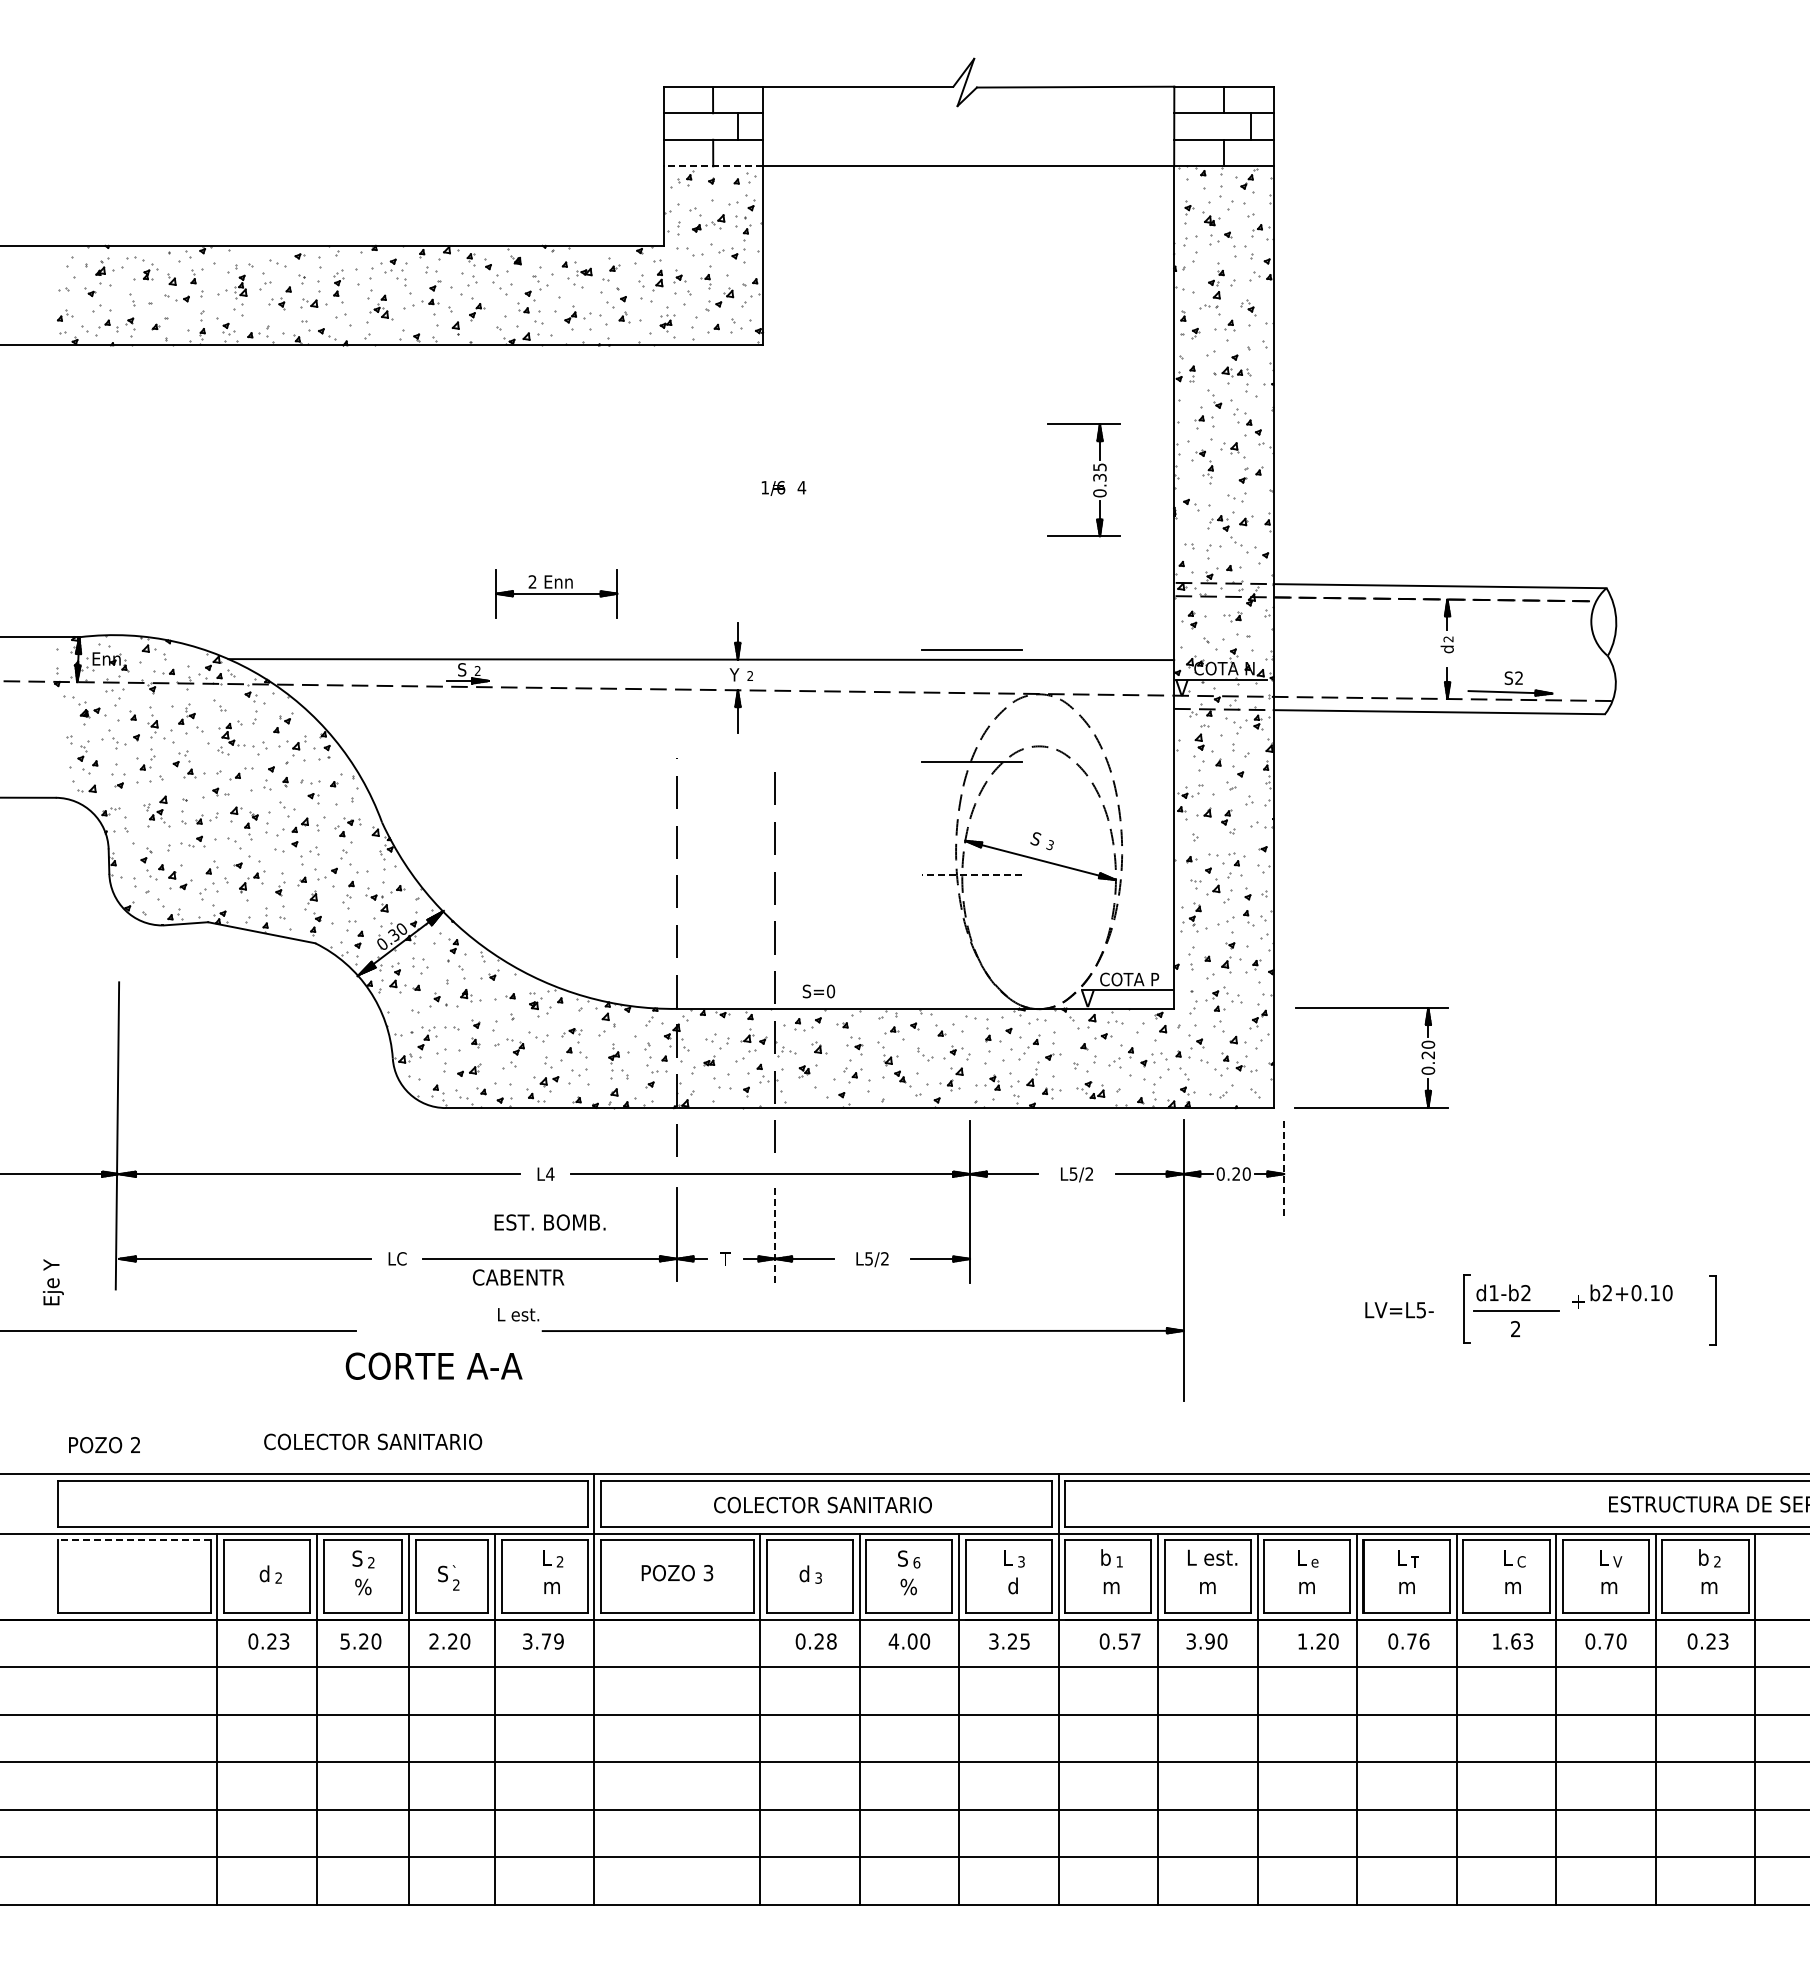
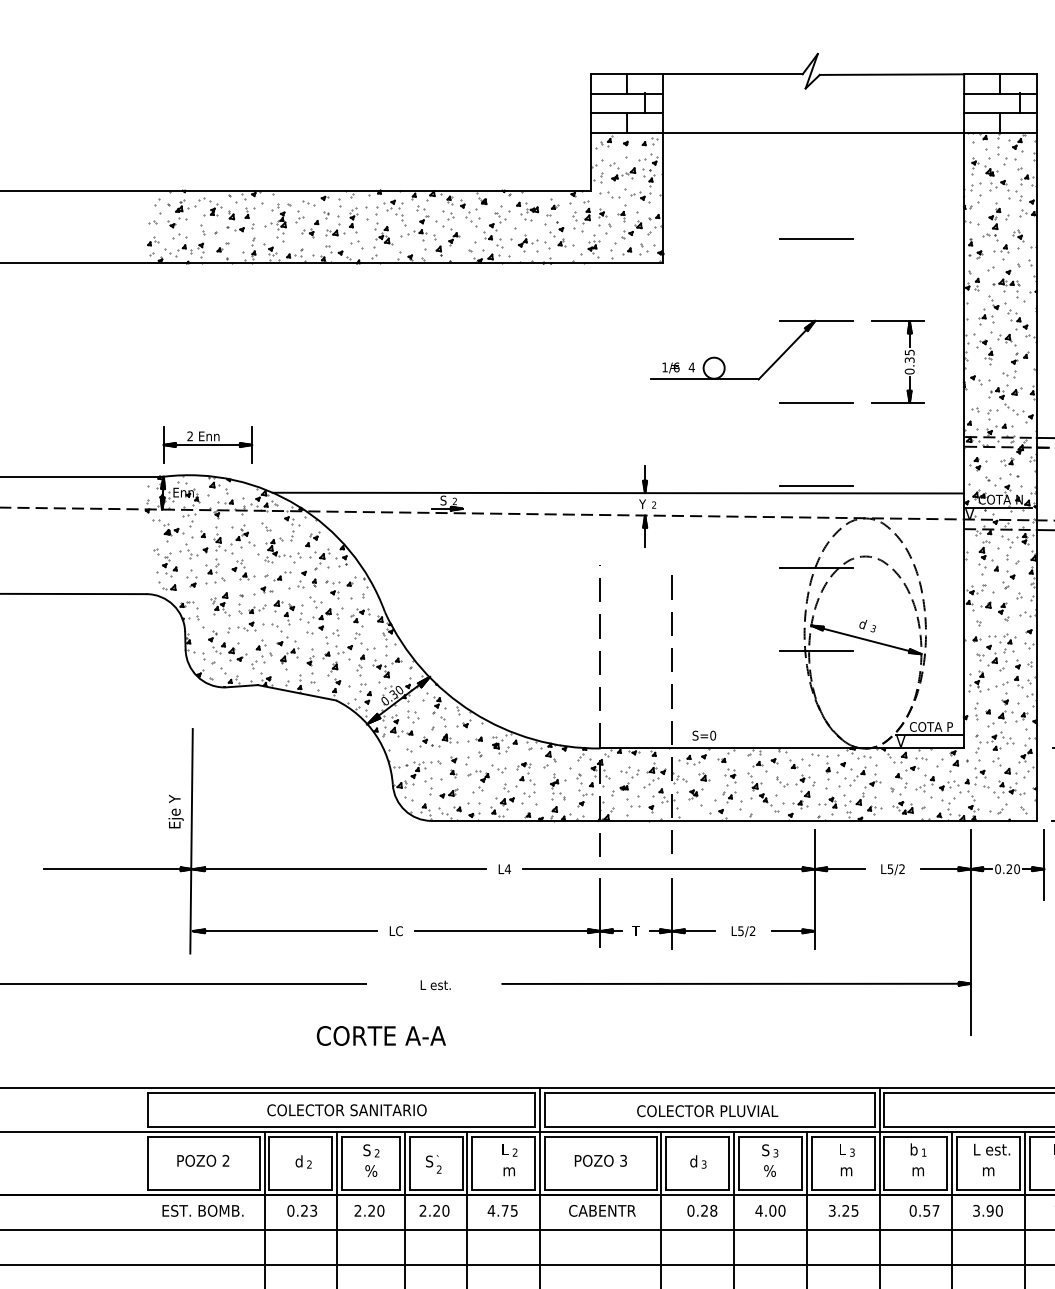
line: (713, 166) -> (627, 132), dashed -> solid
line: (971, 311) -> (815, 238), added
part: (907, 487) -> (769, 367), added
line: (971, 536) -> (815, 403), added
part: (556, 593) -> (207, 444), moved
text: (1035, 839) -> (862, 624), S -> d
line: (971, 875) -> (815, 650), dashed -> solid
line: (1284, 1167) -> (1044, 864), dashed -> solid
text: (549, 1222) -> (202, 1210), moved
line: (775, 1234) -> (672, 913), dashed -> solid
text: (518, 1277) -> (602, 1210), moved
text: (53, 1282) -> (176, 811), moved
text: (518, 1314) -> (435, 984), moved
text: (433, 1365) -> (380, 1035), moved
text: (373, 1441) -> (347, 1109), moved
text: (104, 1445) -> (203, 1161), moved
text: (822, 1504) -> (706, 1110), COLECTOR SANITARIO -> COLECTOR PLUVIAL
line: (133, 1540) -> (203, 1137), dashed -> solid
text: (916, 1562) -> (775, 1153), 6 -> 3
text: (1013, 1585) -> (846, 1169), d -> m
text: (344, 1641) -> (357, 1210), 5.20 -> 2.20
text: (542, 1641) -> (502, 1210), 3.79 -> 4.75

